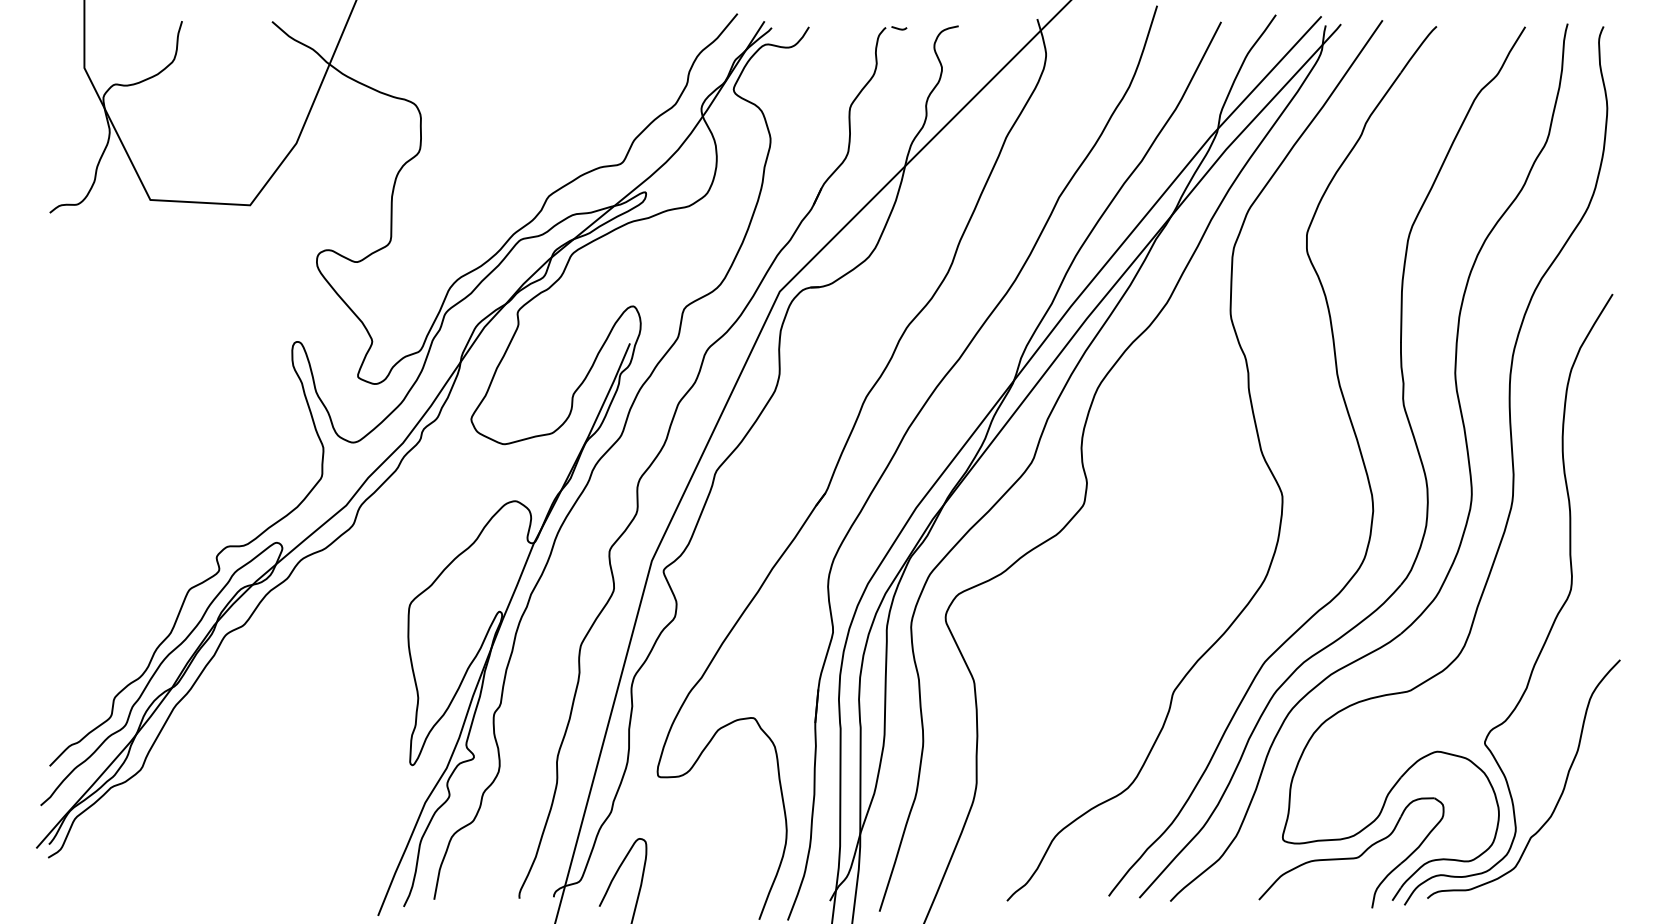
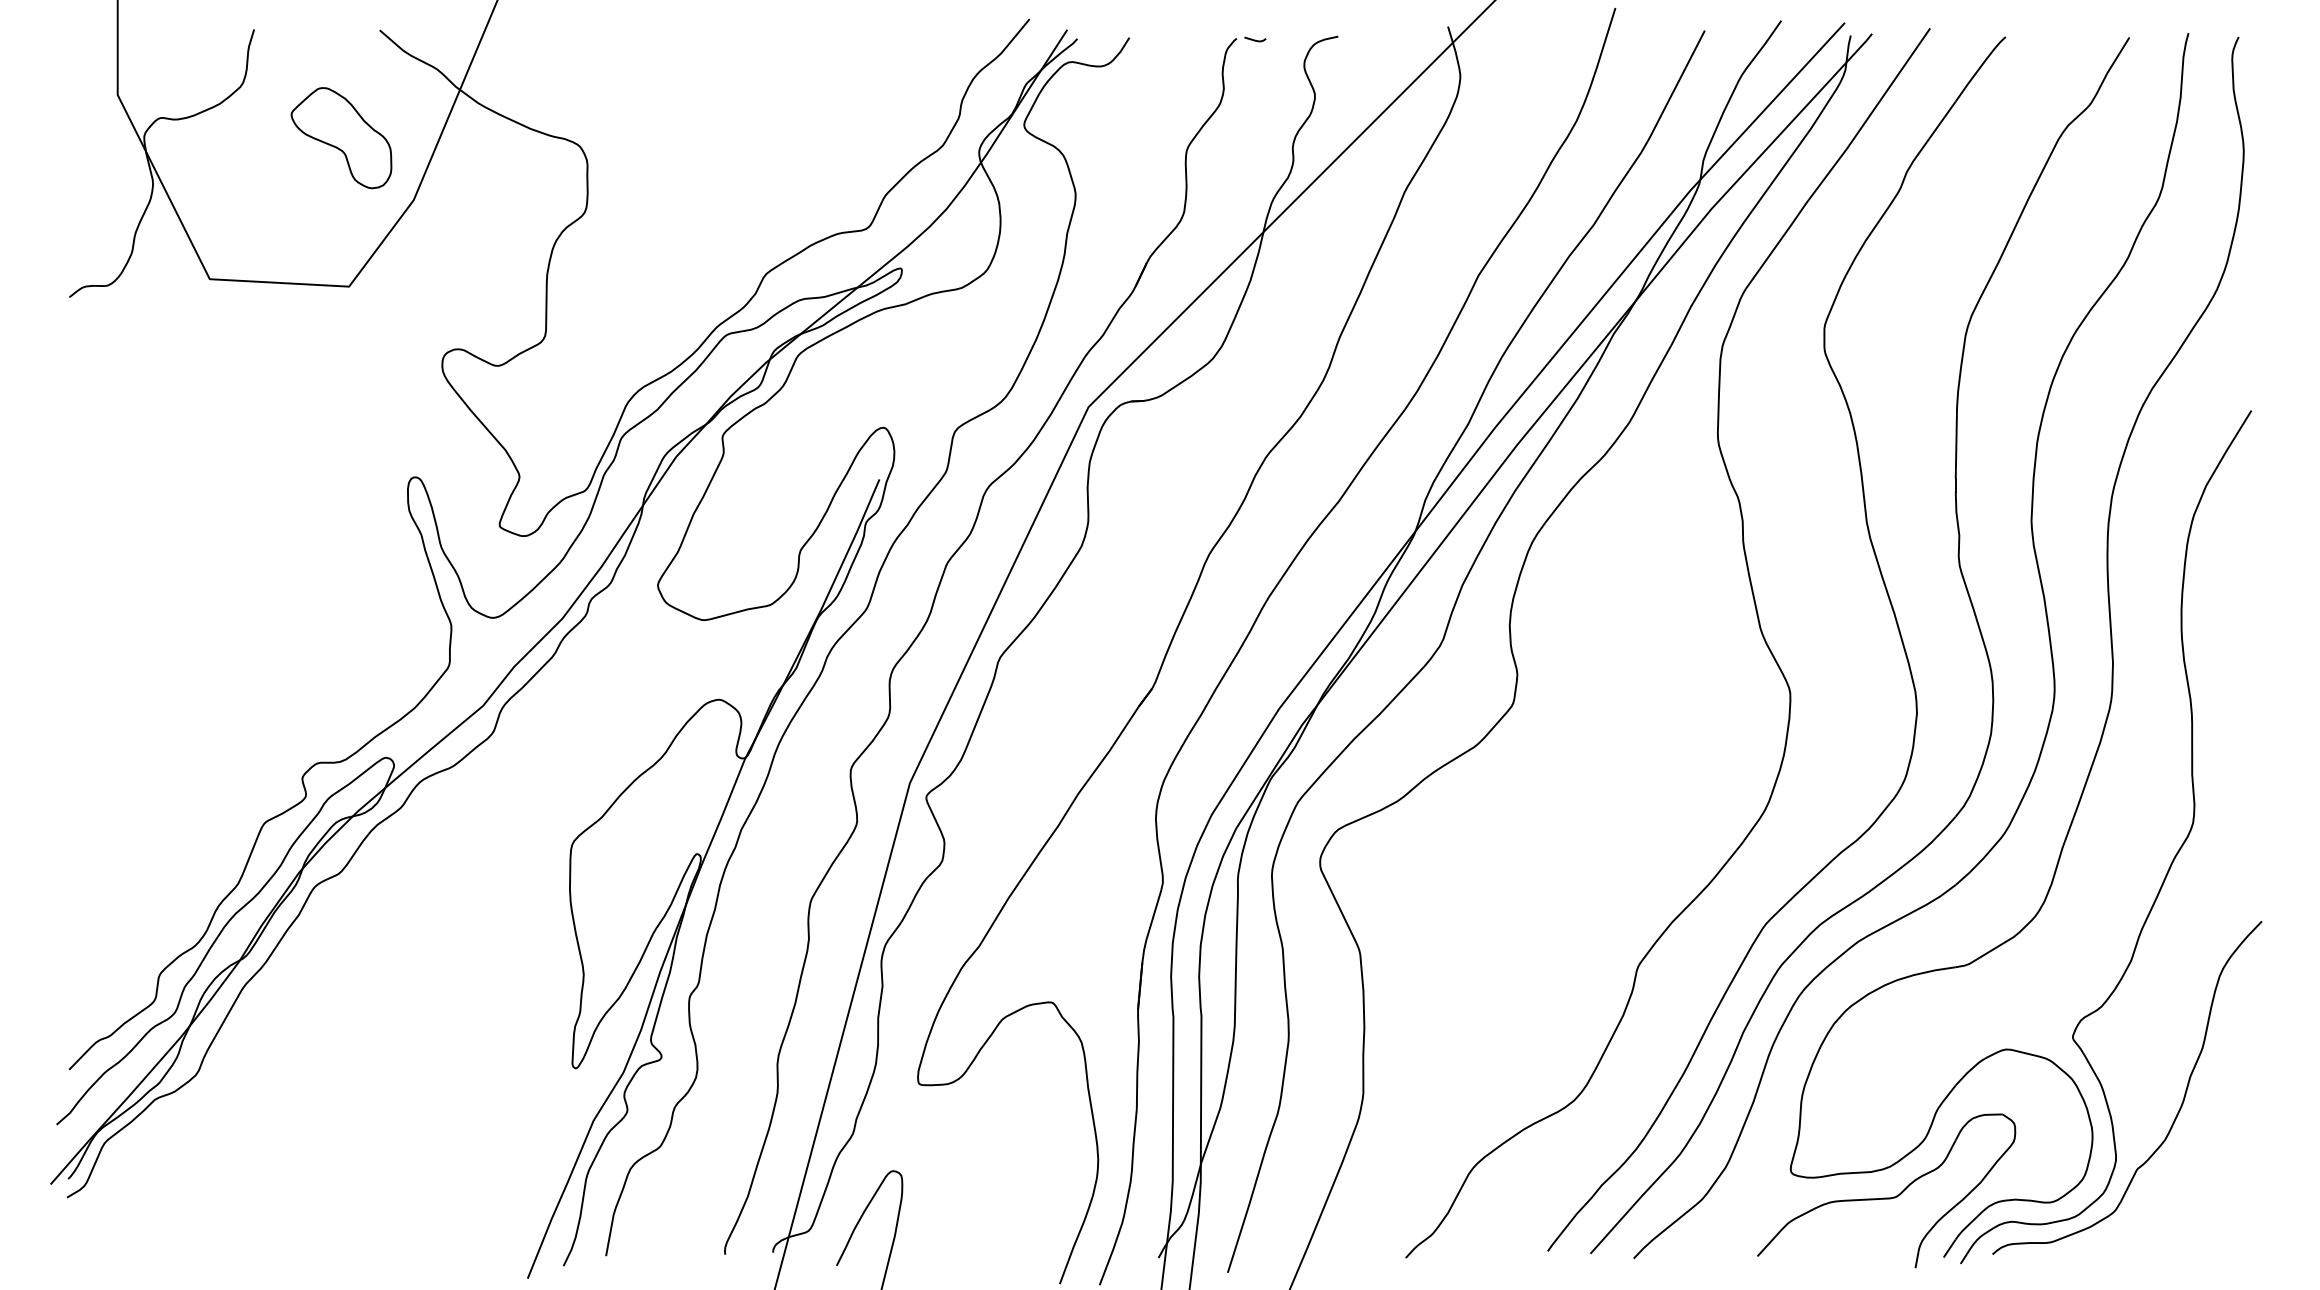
part: (244, 98) -> (341, 137), added

